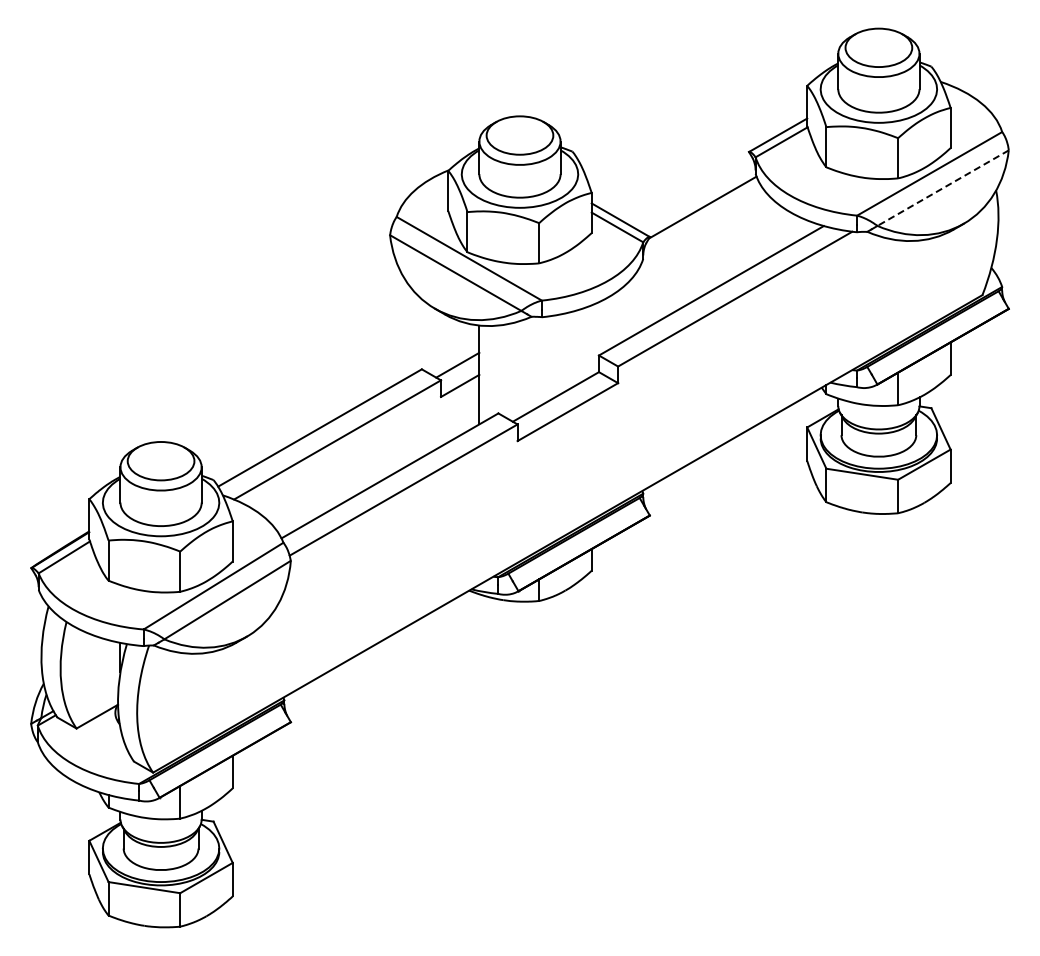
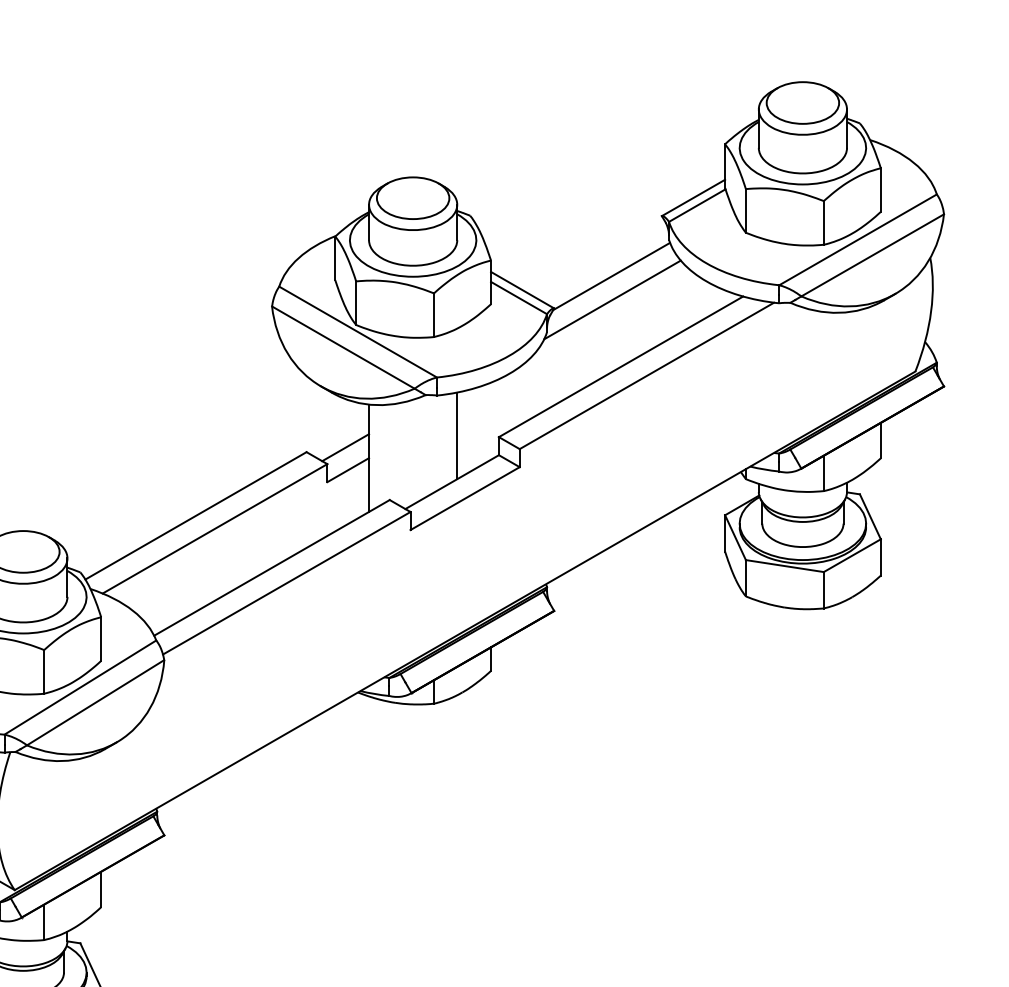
line: (943, 188) -> (873, 255), dashed -> solid
line: (703, 228) -> (612, 299), added
line: (560, 354) -> (457, 436), added

